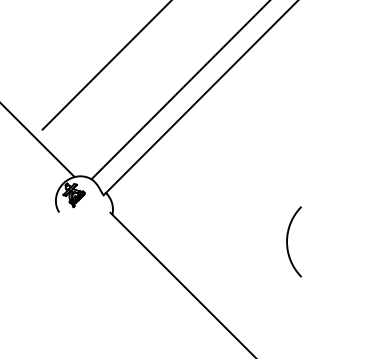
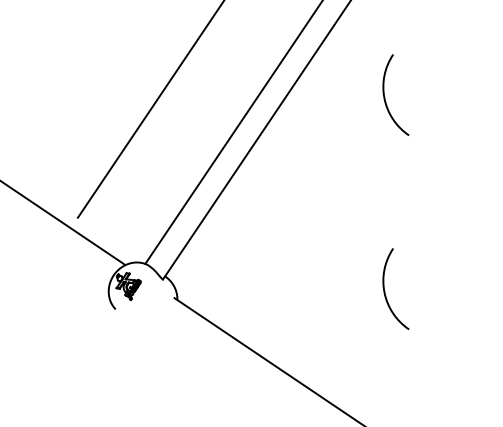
arc: (319, 79) -> (385, 97), added

